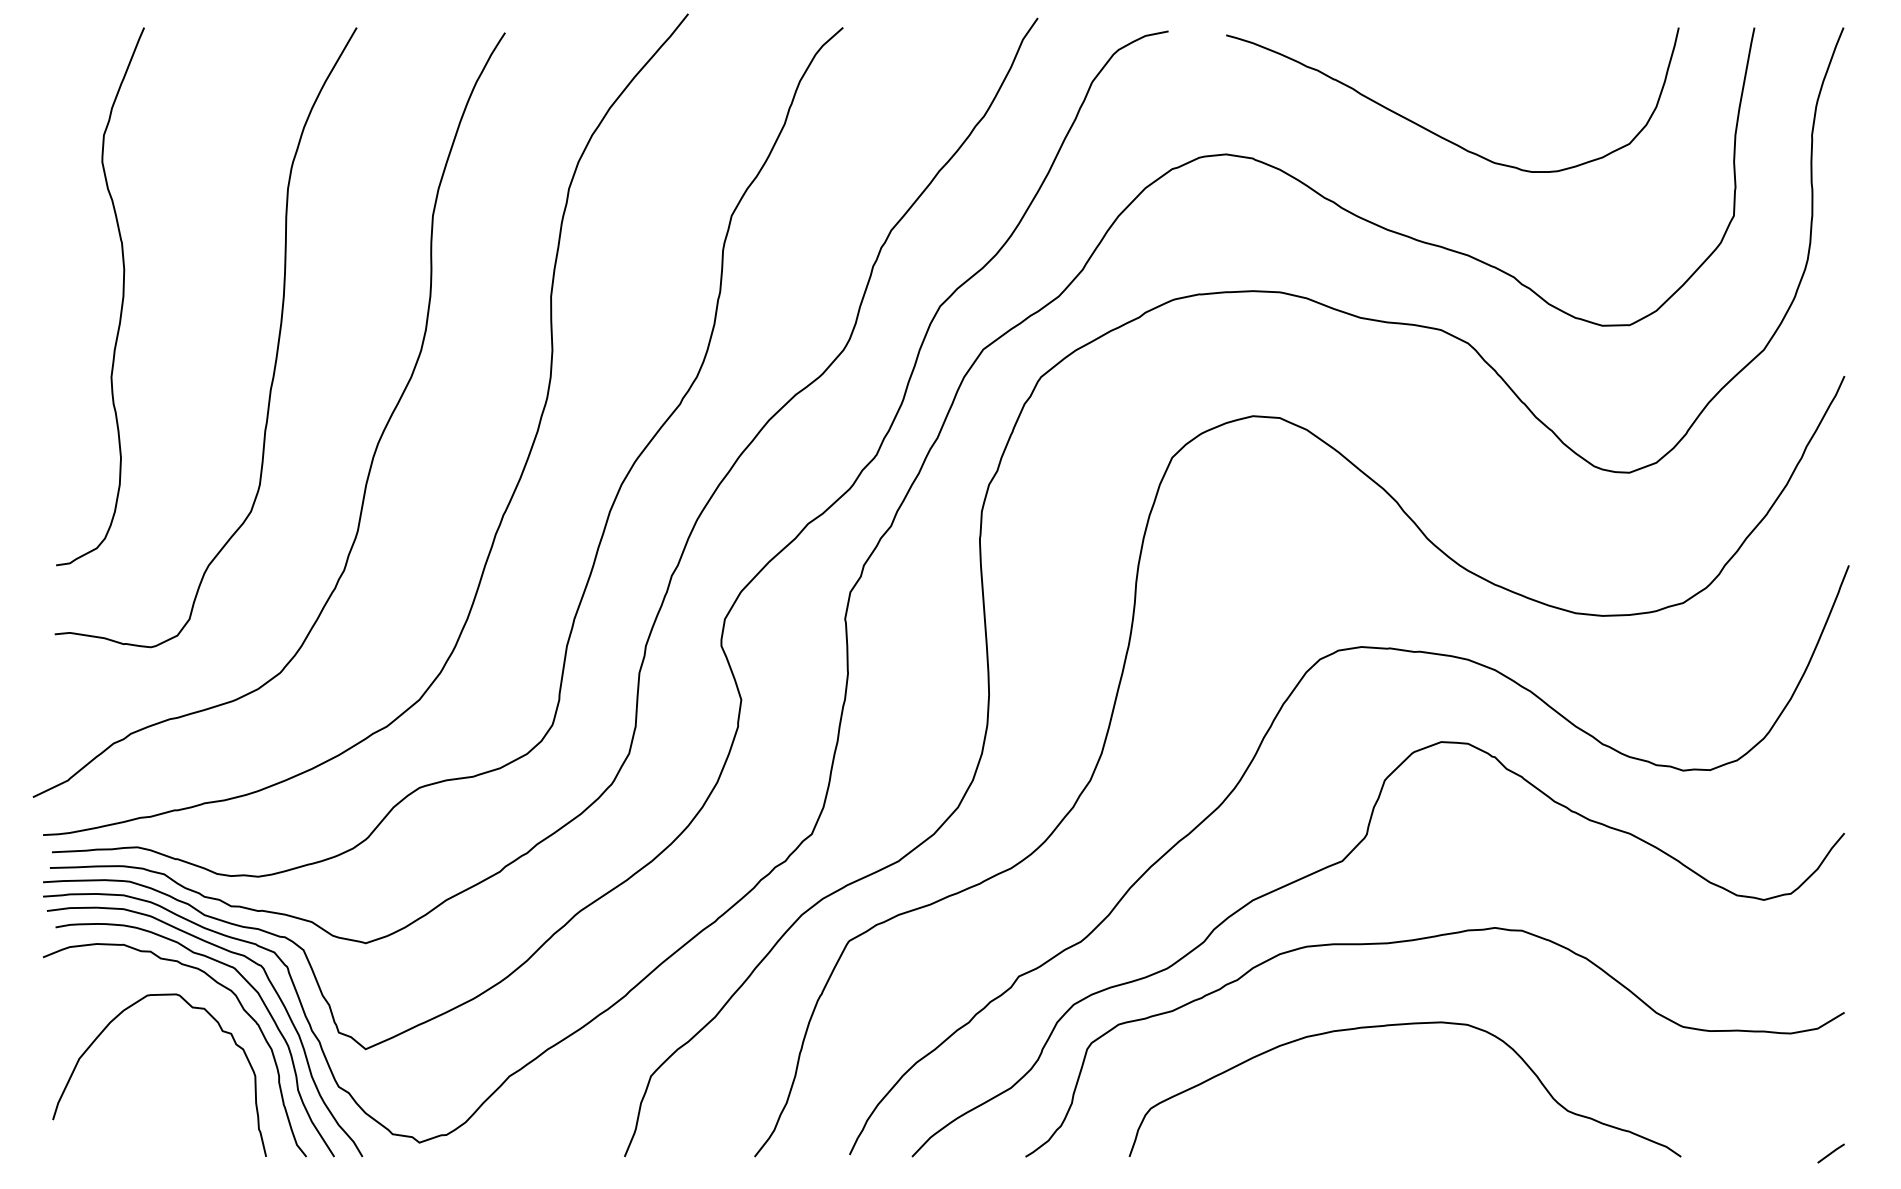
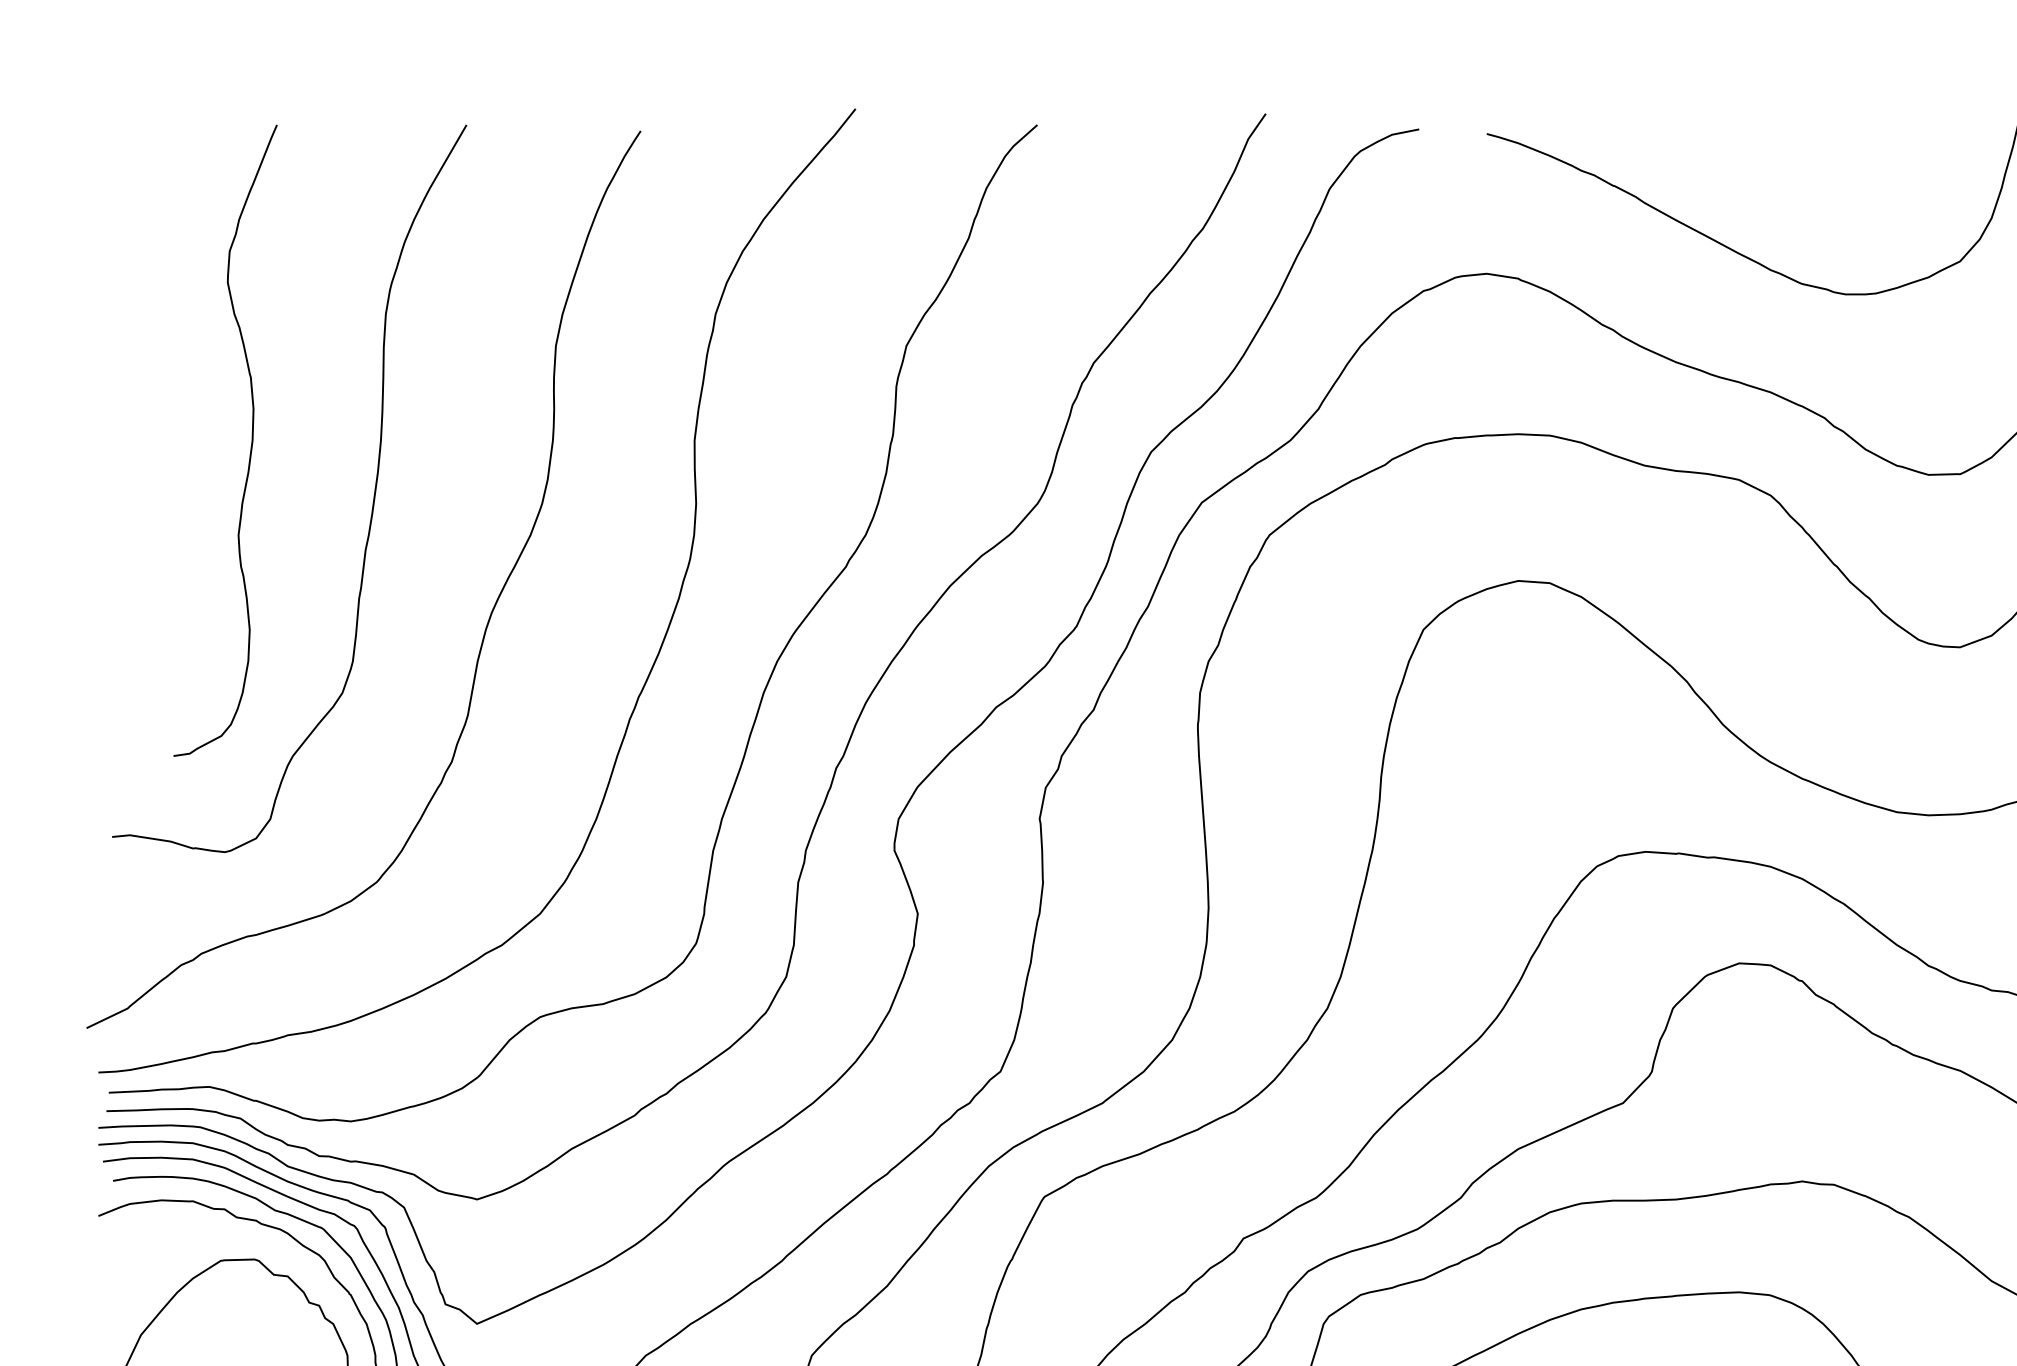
curve: (121, 301) -> (250, 446), moved

